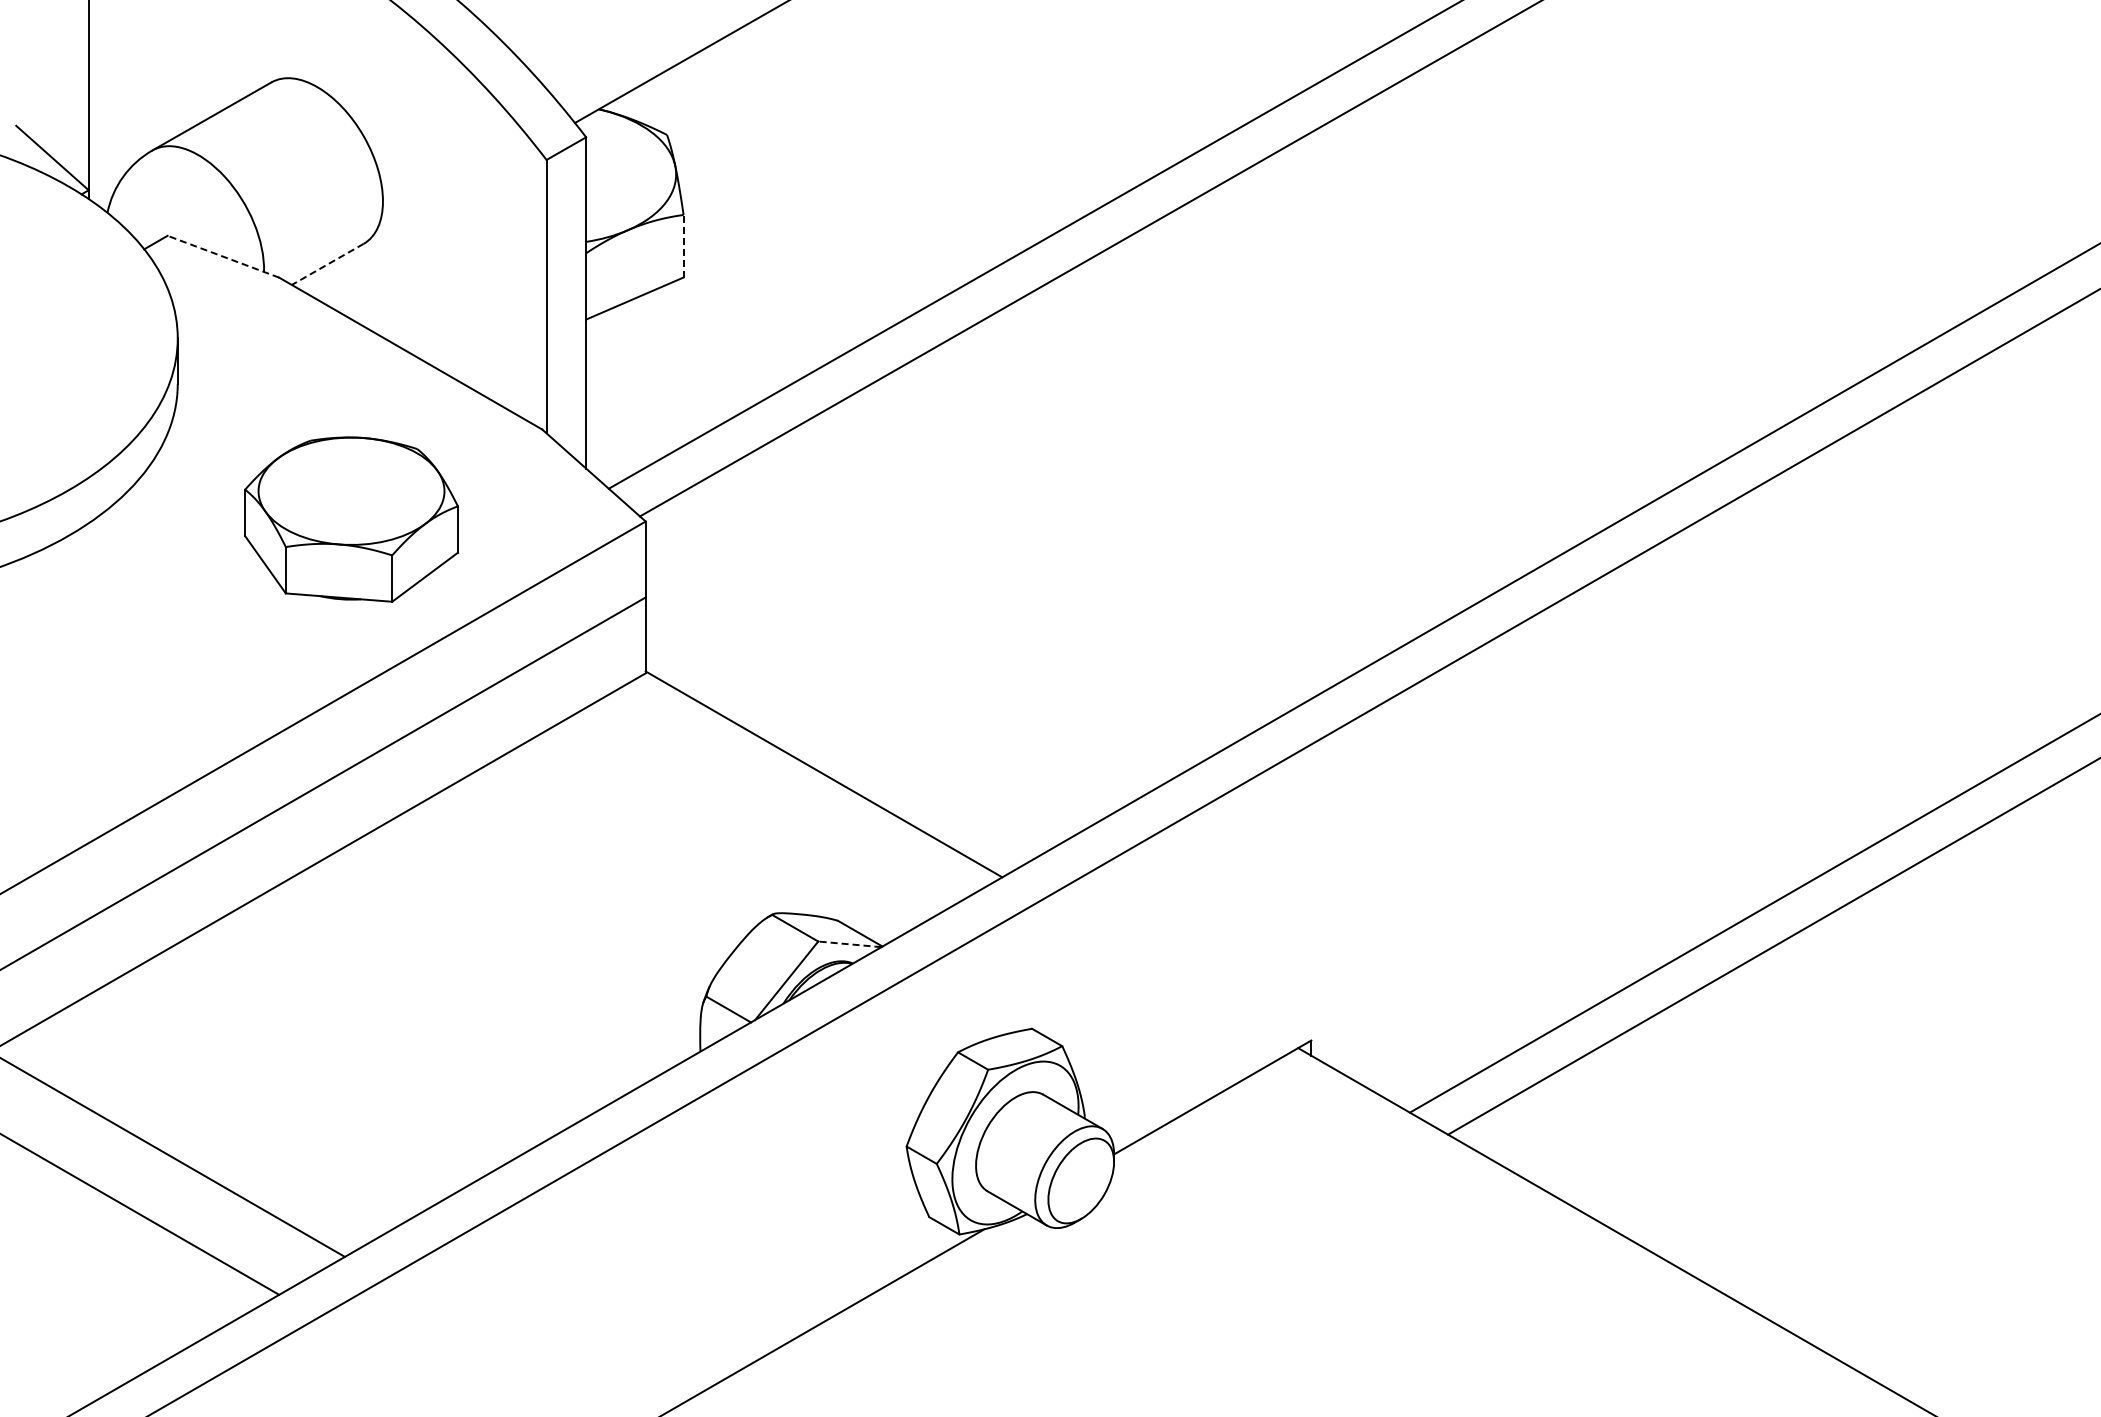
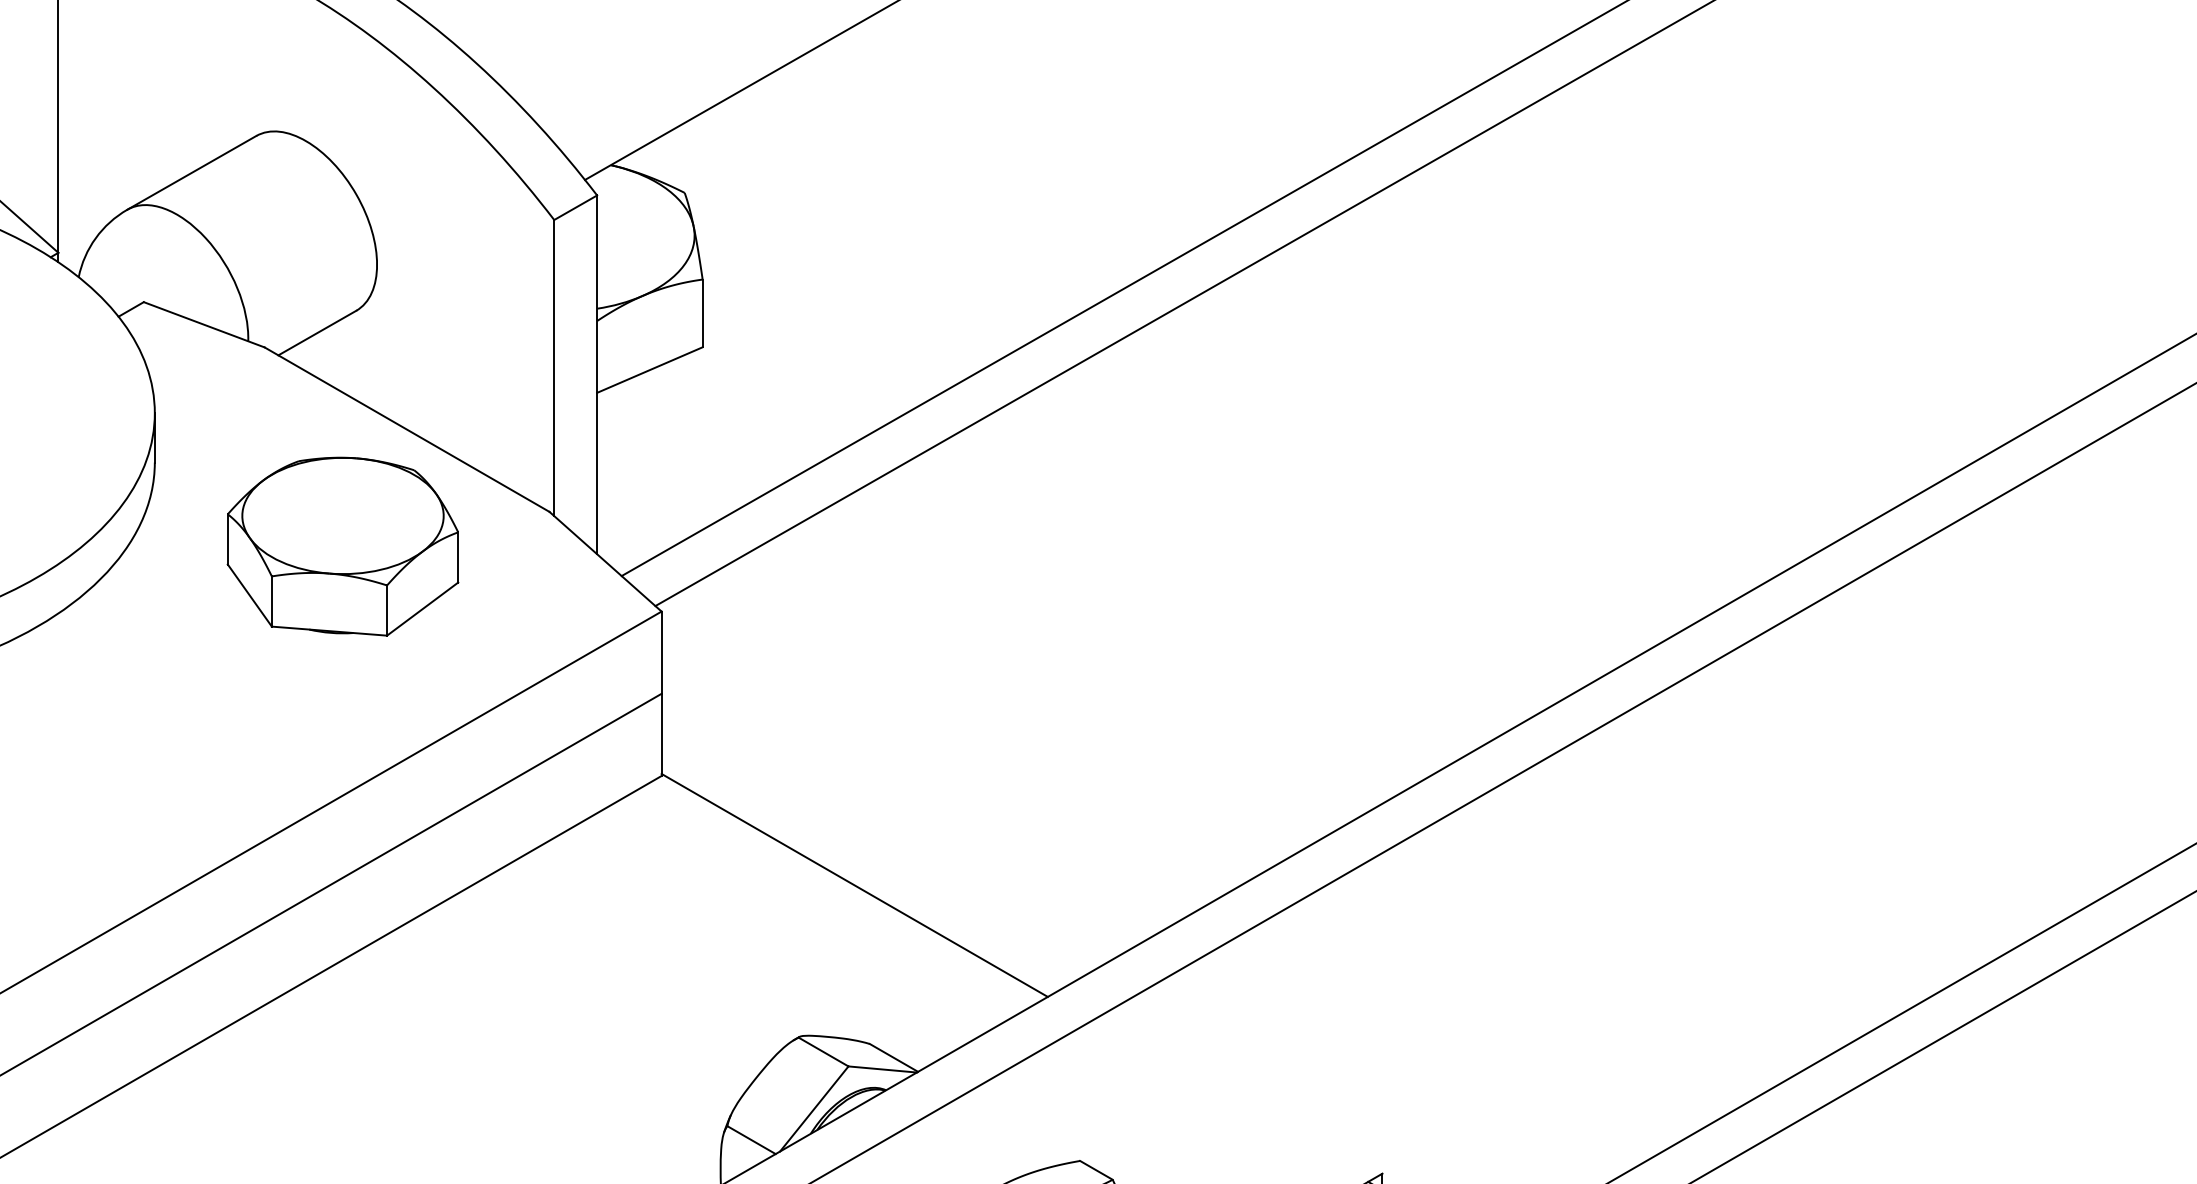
line: (683, 245) -> (702, 312), dashed -> solid
line: (223, 256) -> (204, 324), dashed -> solid
line: (327, 264) -> (316, 333), dashed -> solid
part: (351, 519) -> (342, 546), moved
line: (849, 944) -> (882, 1069), dashed -> solid

